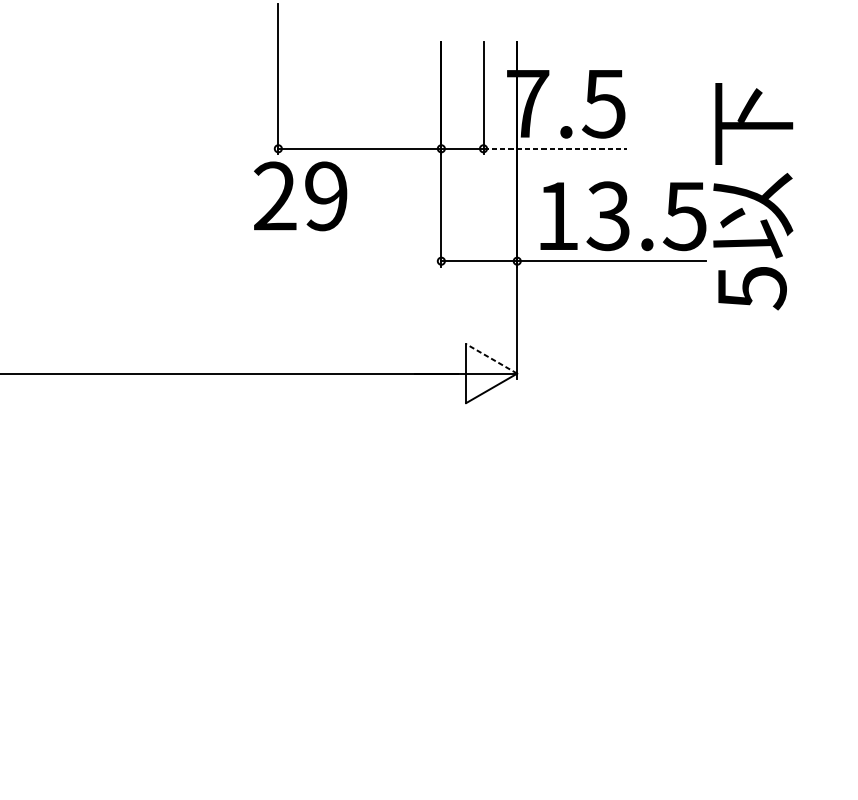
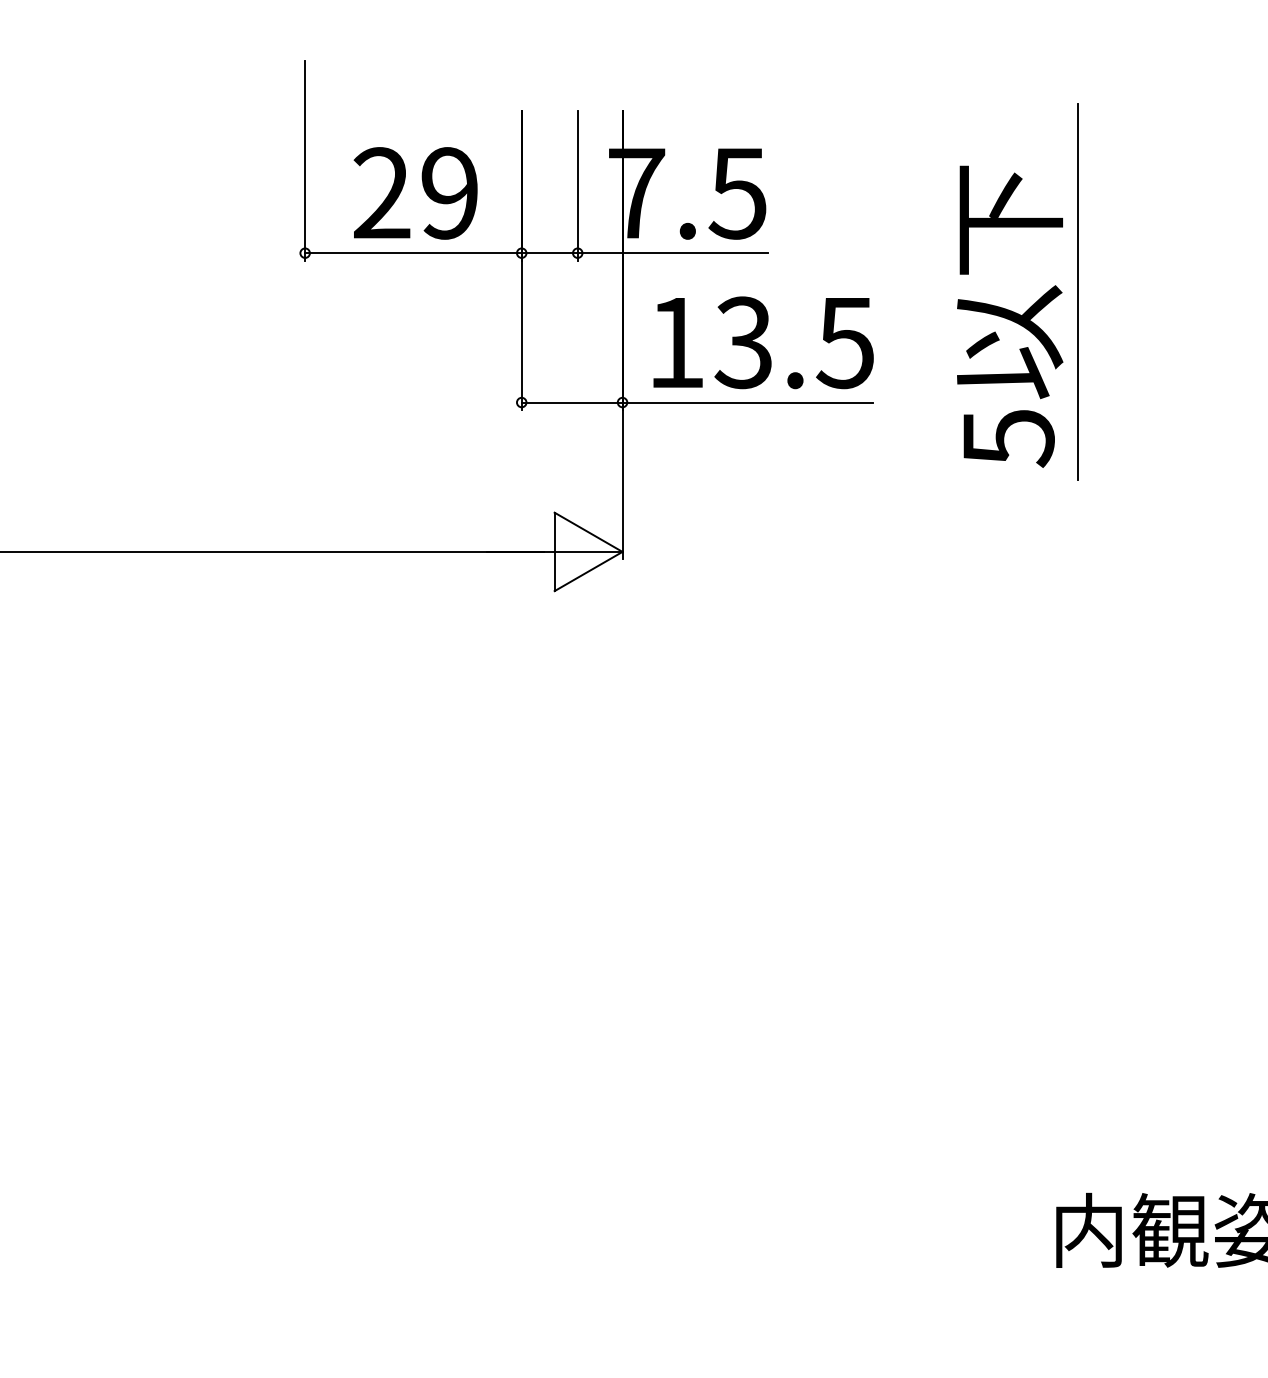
line: (555, 149) -> (673, 253), dashed -> solid
text: (300, 196) -> (415, 193), moved
text: (753, 196) -> (1010, 316), moved
line: (491, 359) -> (588, 532), dashed -> solid

